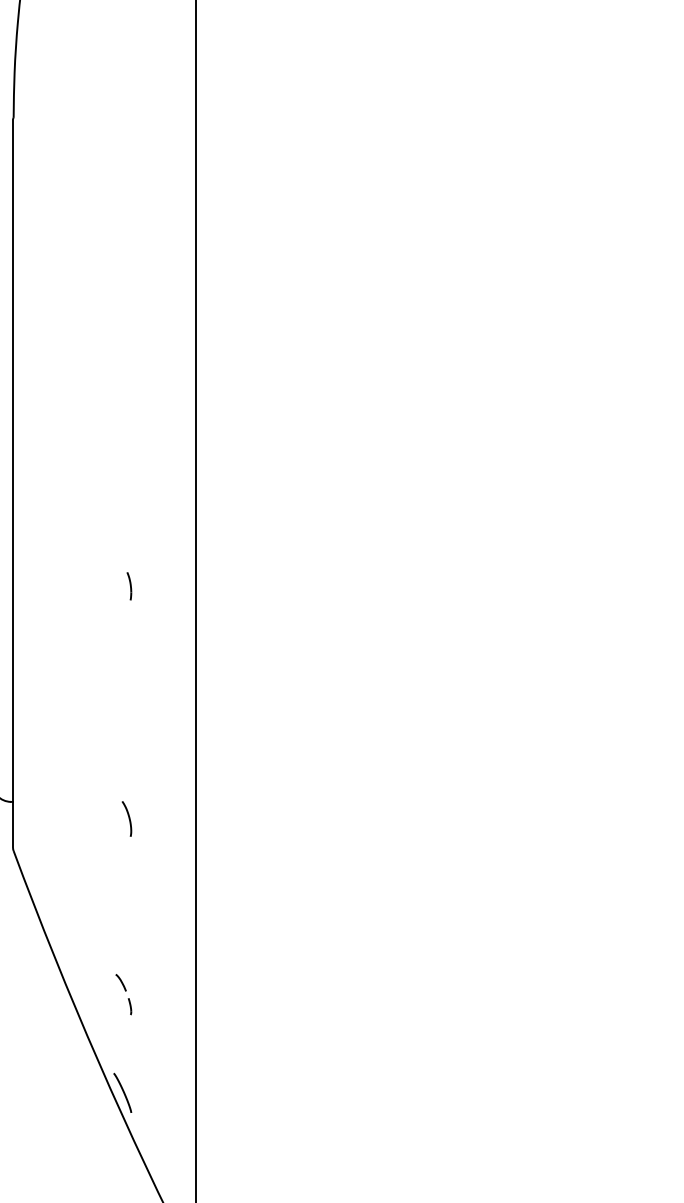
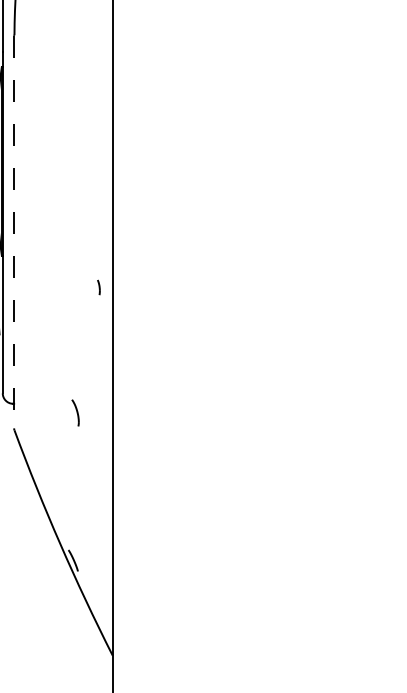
line: (13, 484) -> (14, 232), solid -> dashed
line: (128, 586) -> (98, 287), moved
part: (126, 818) -> (75, 412), size x1.4
part: (123, 994) -> (73, 507), removed

